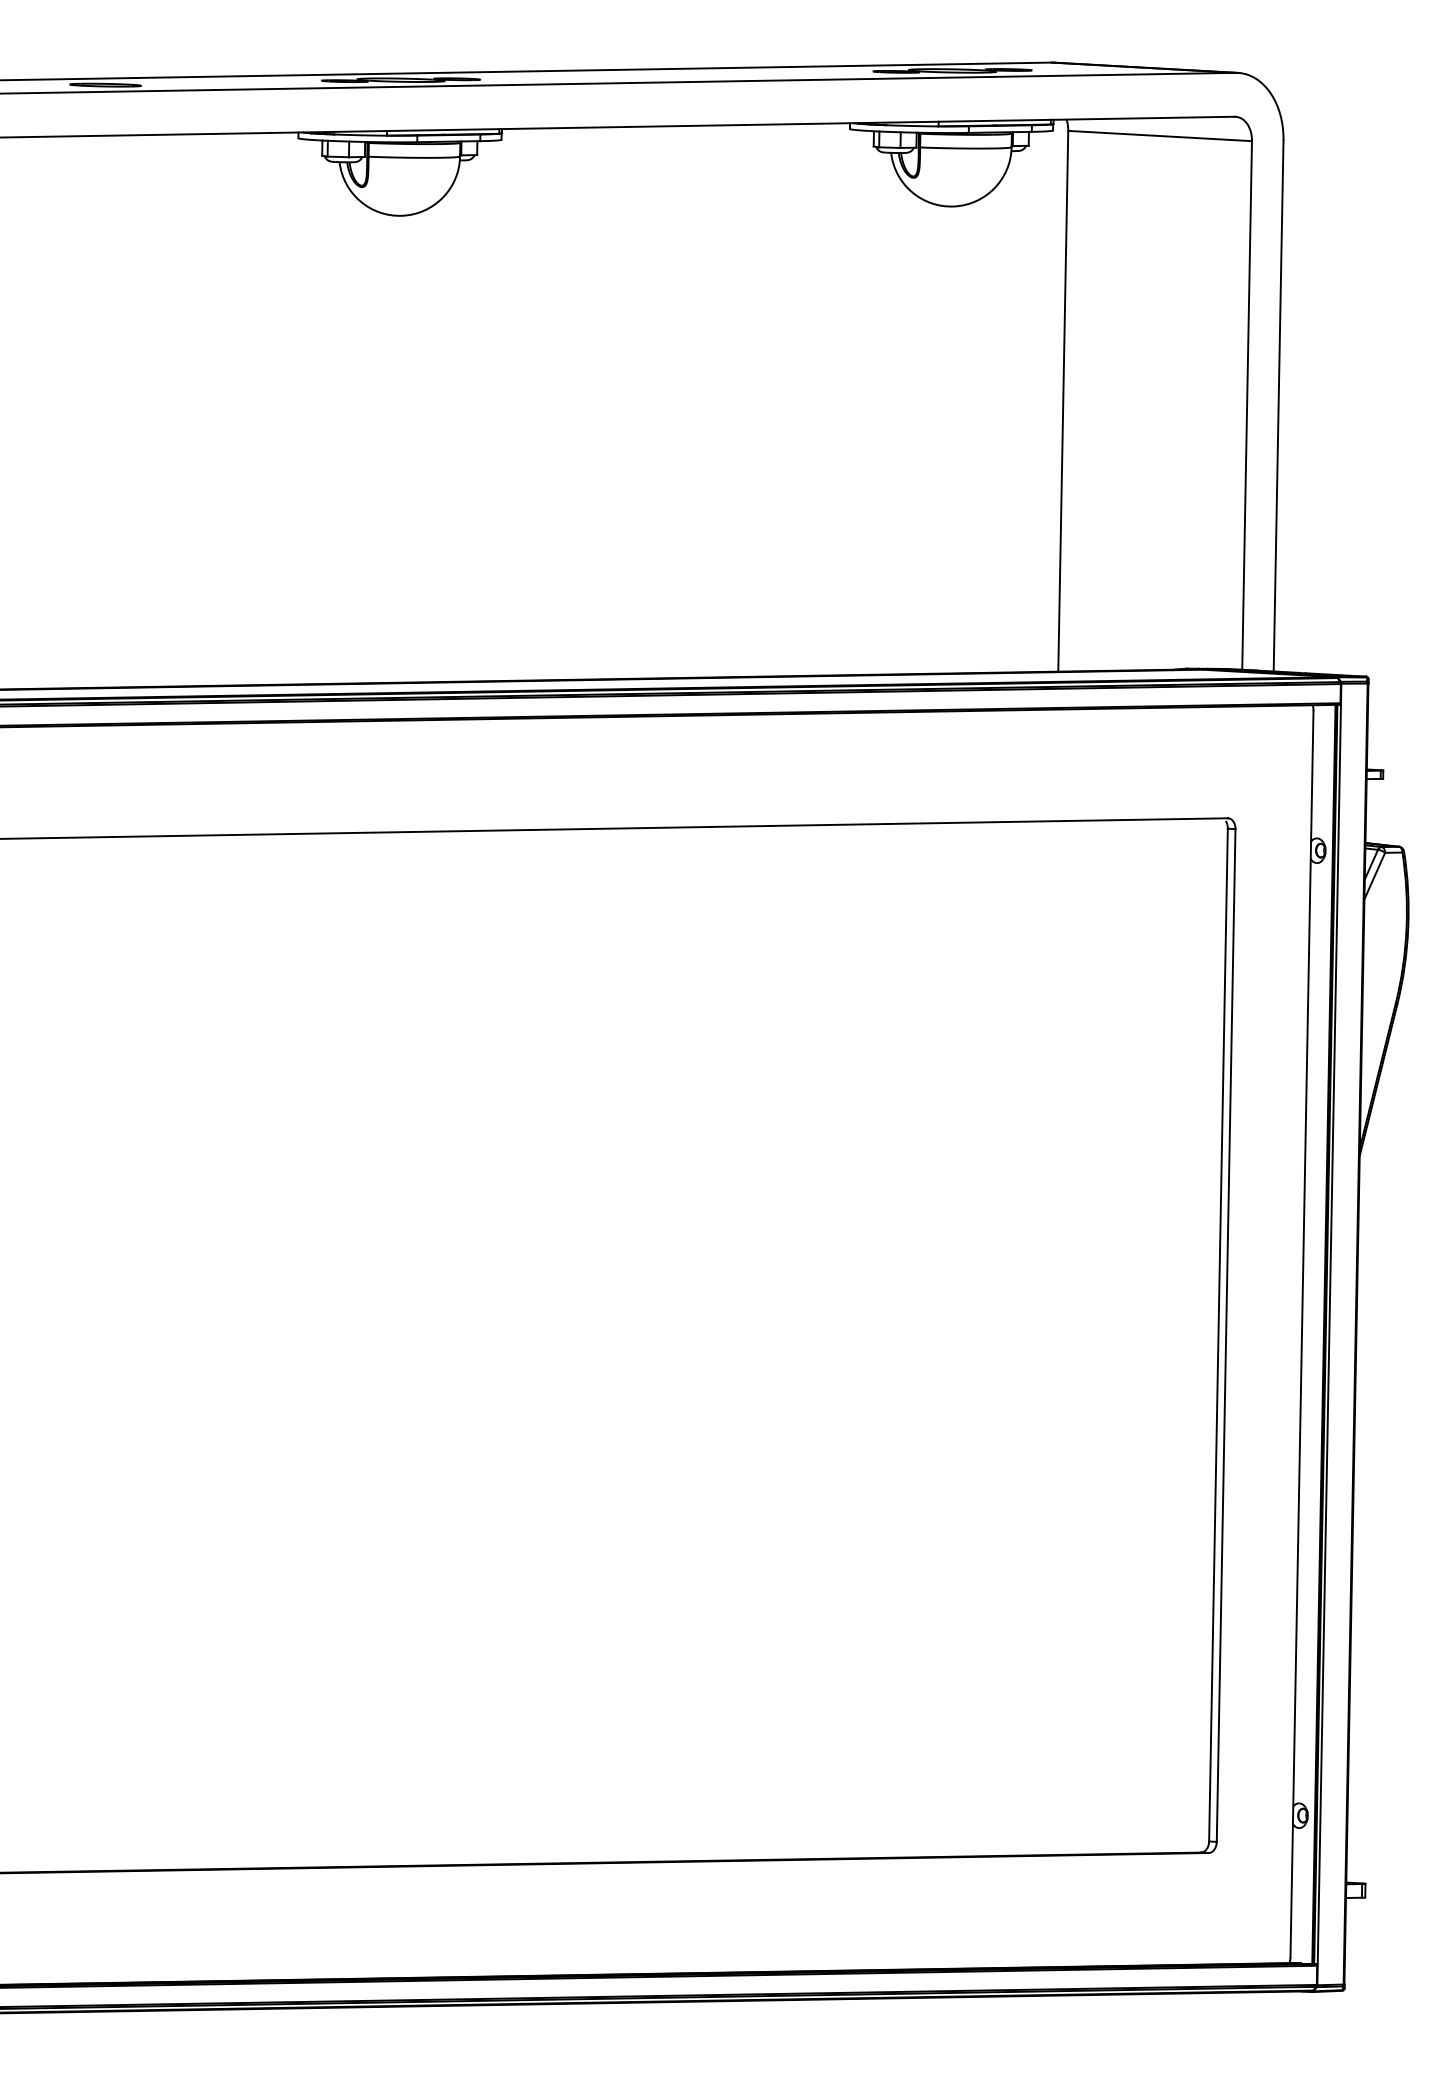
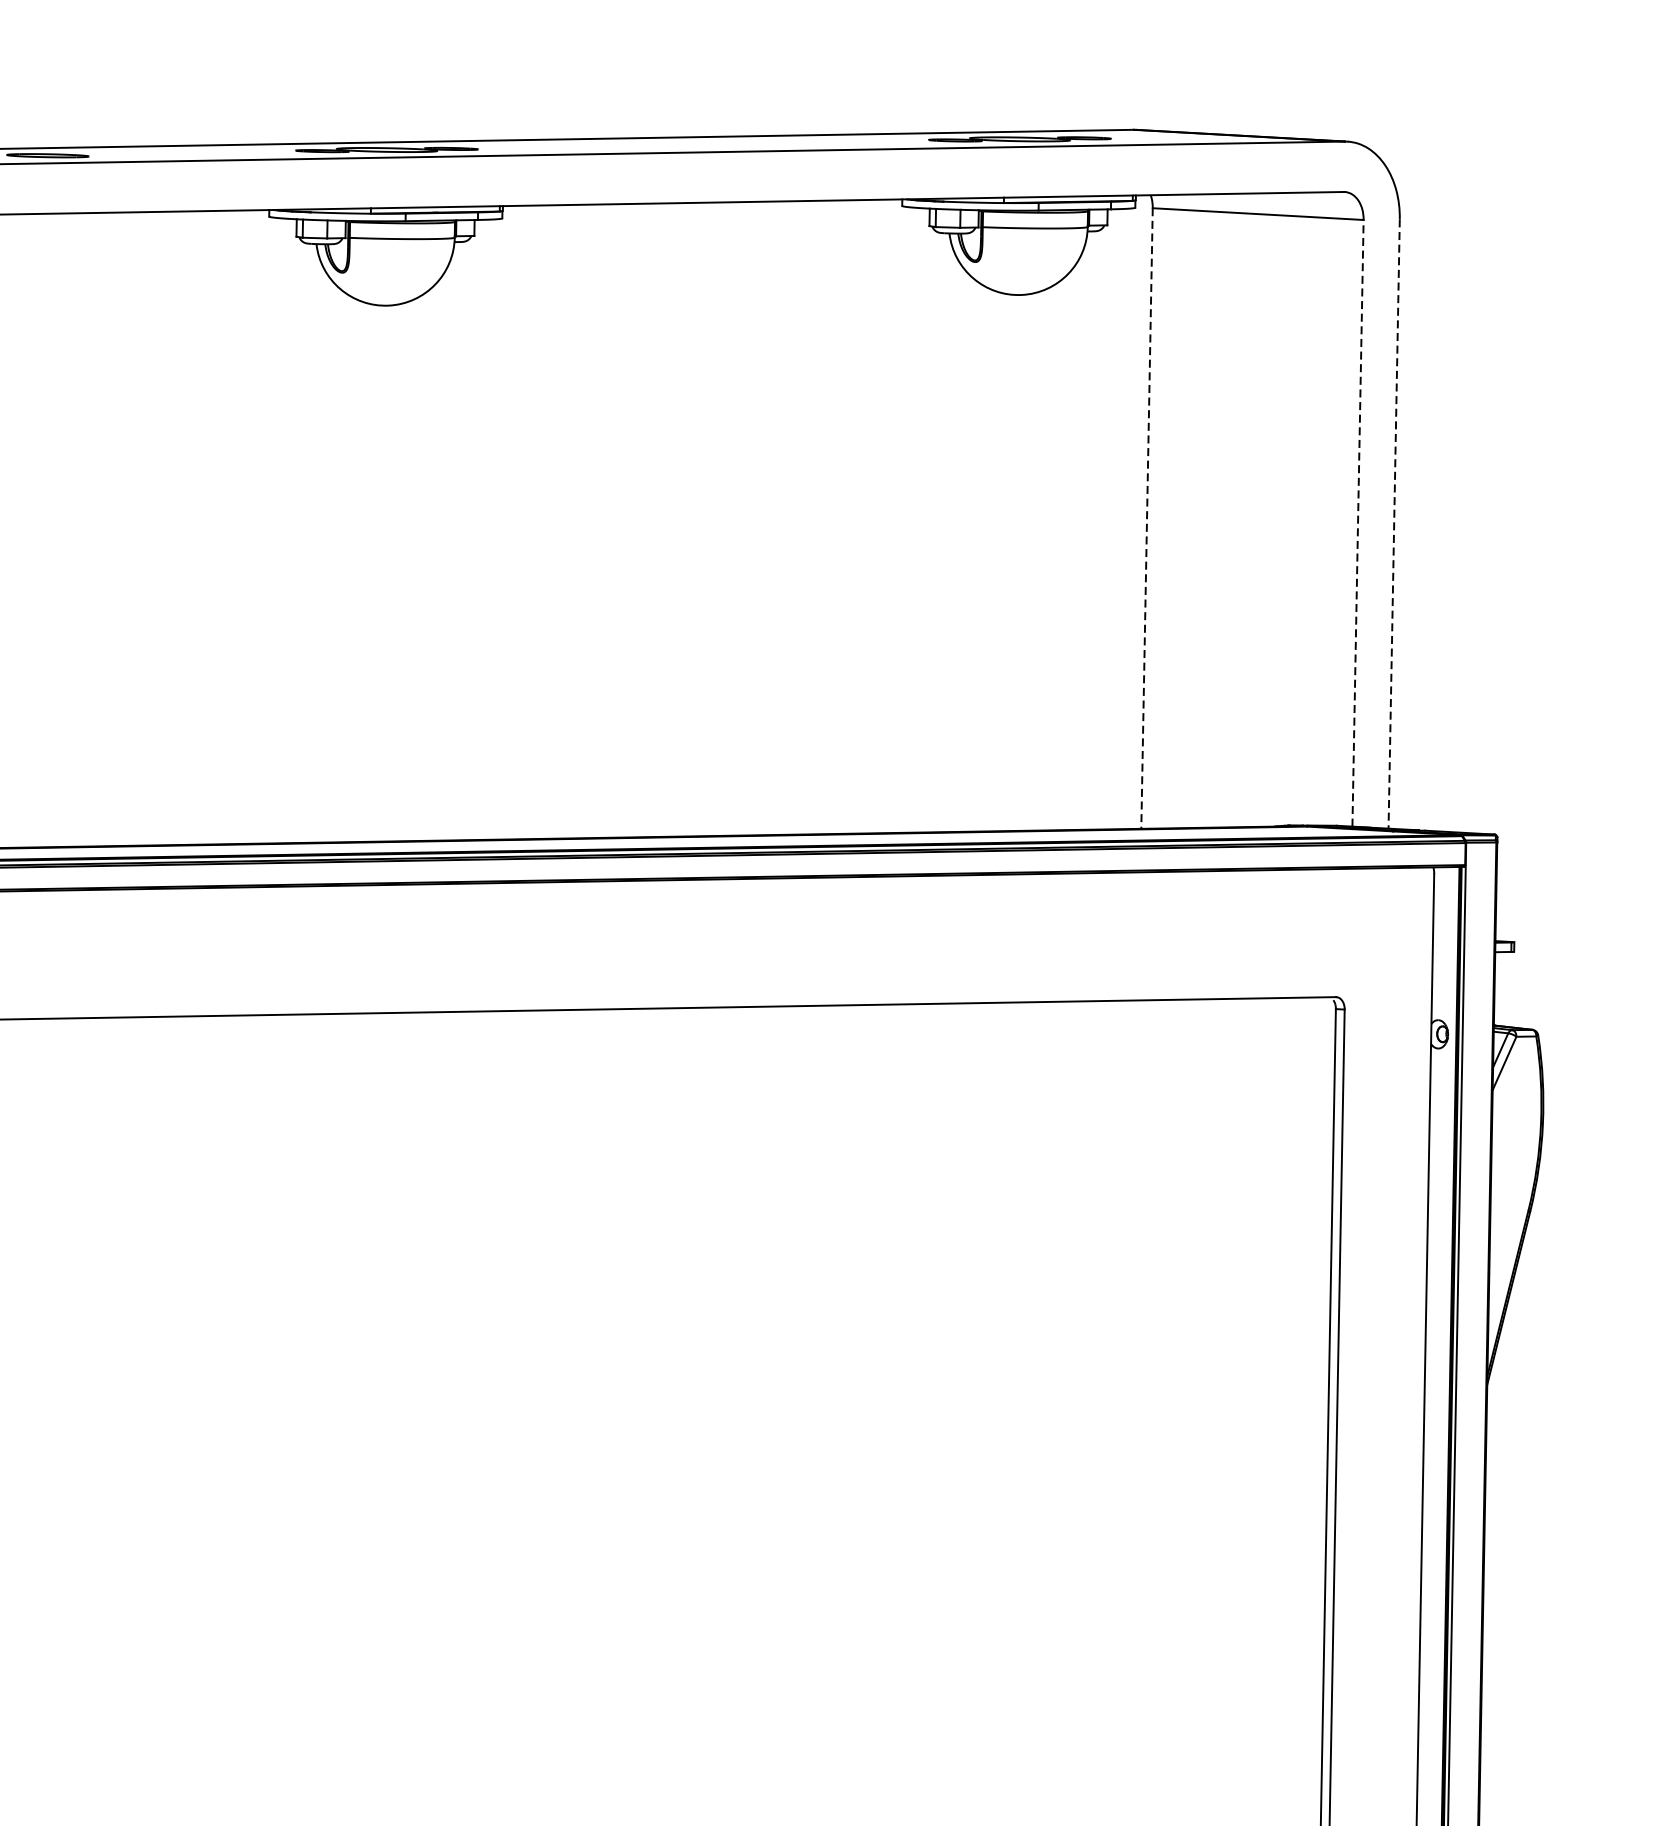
line: (1063, 401) -> (1147, 518), solid -> dashed
line: (1247, 404) -> (1358, 522), solid -> dashed
line: (1278, 406) -> (1394, 524), solid -> dashed

